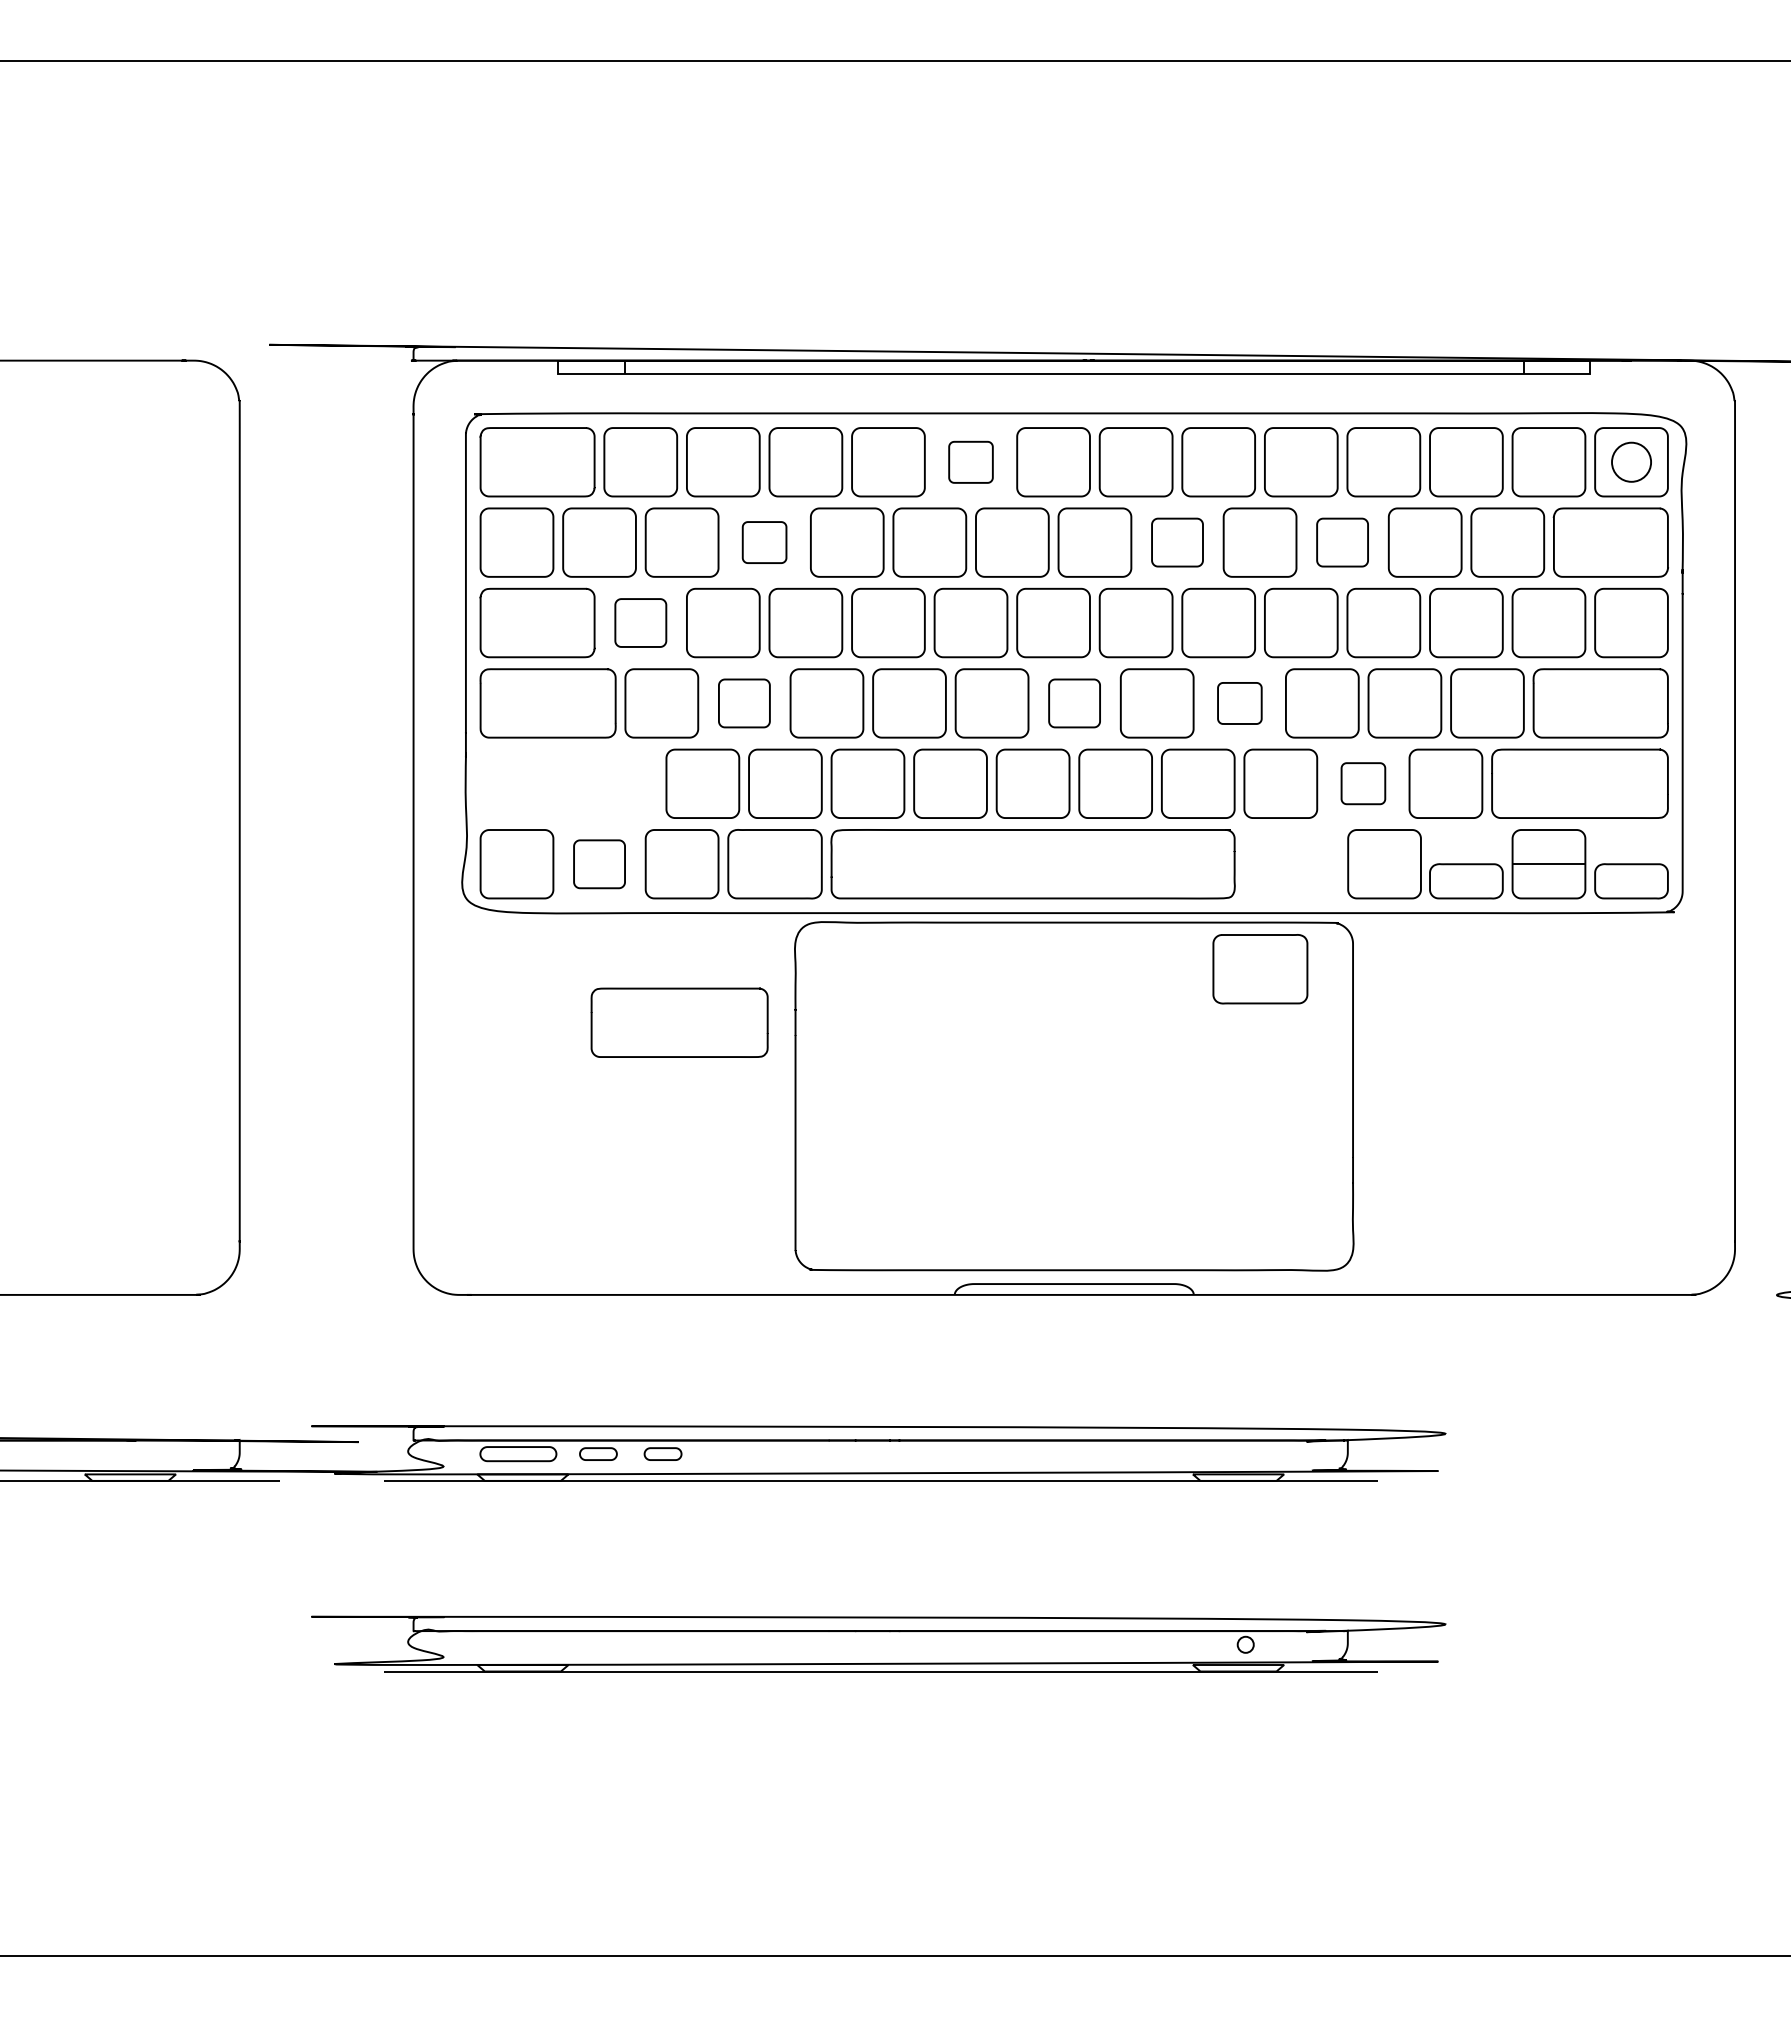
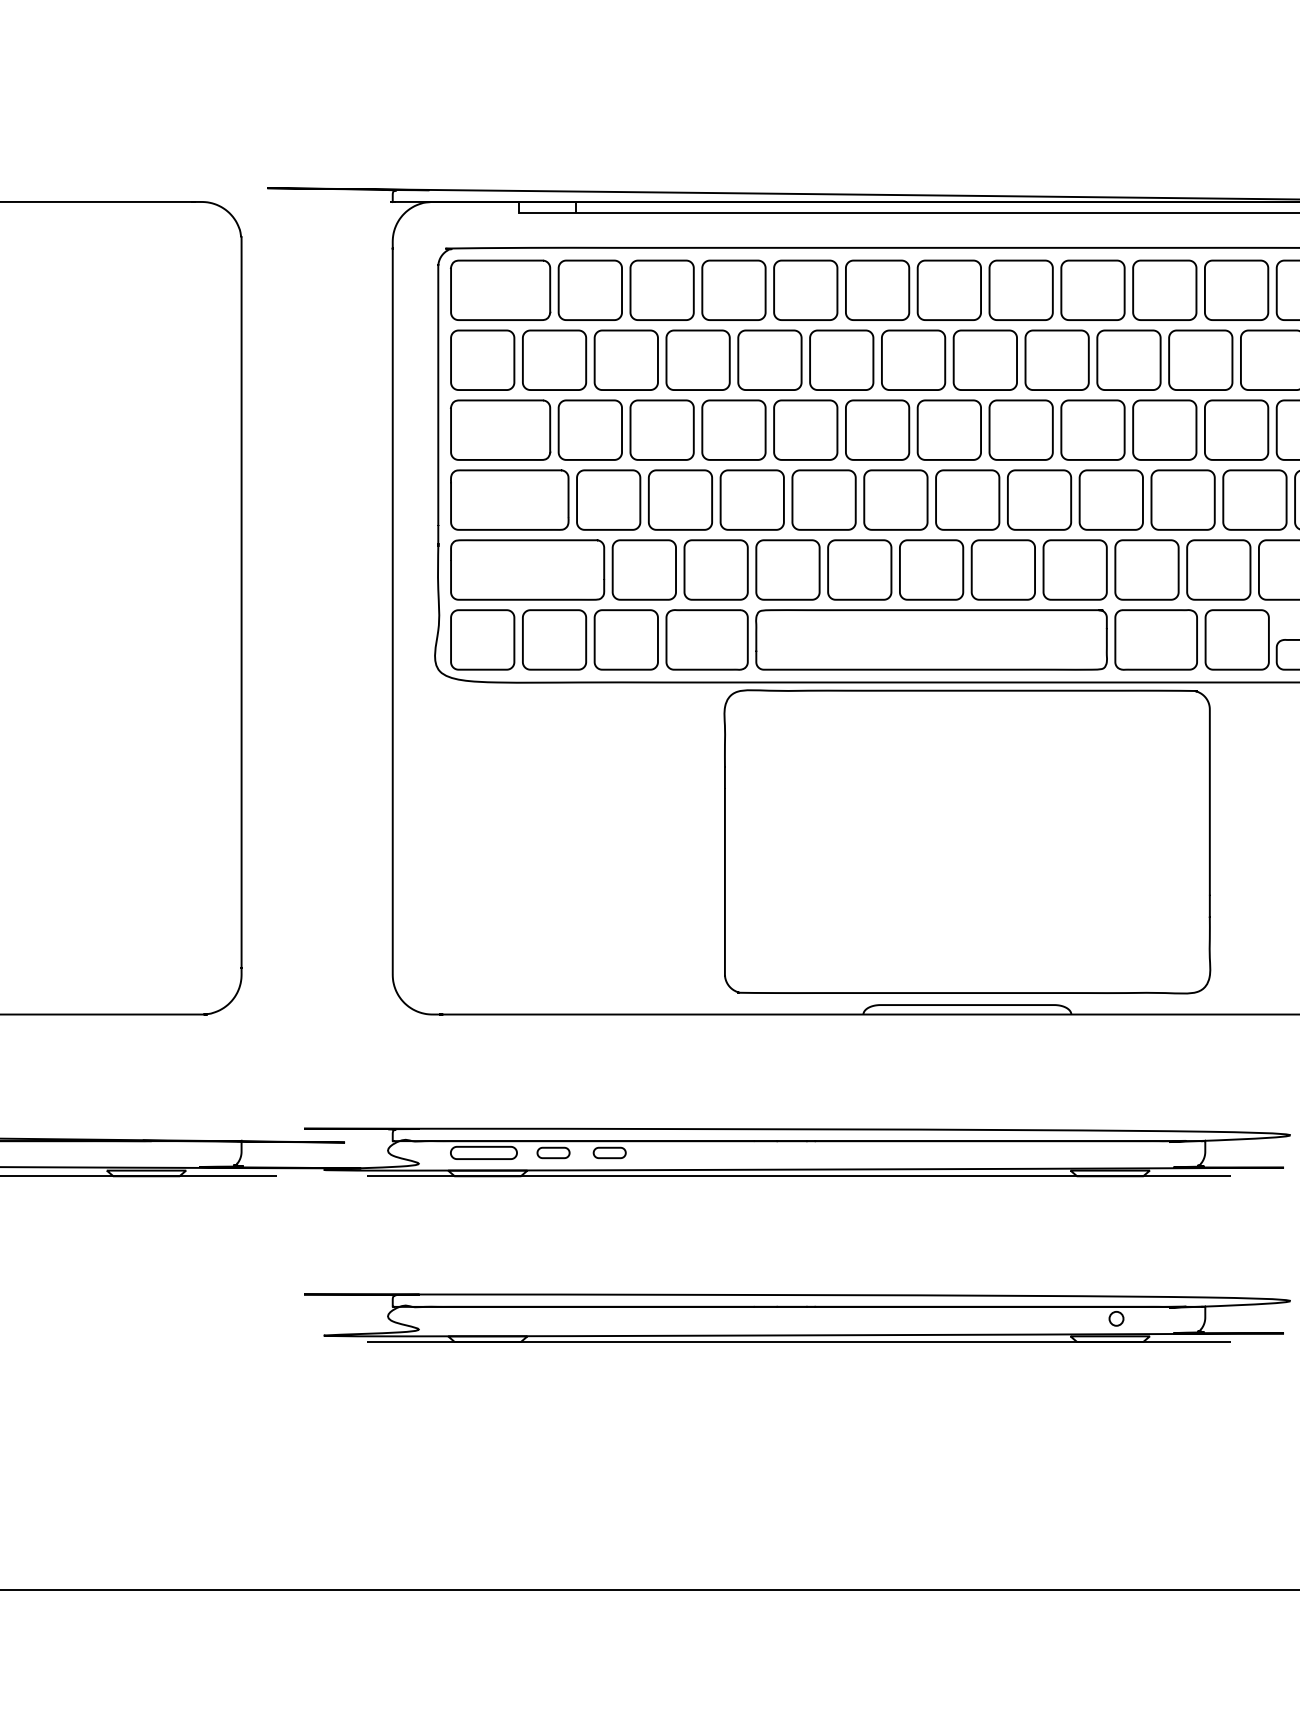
part: (970, 462) -> (877, 290), size x1.67
part: (764, 542) -> (697, 360), size x1.67
part: (1177, 542) -> (1057, 360), size x1.43
part: (1342, 542) -> (1200, 360), size x1.43
part: (640, 622) -> (590, 429), size x1.43
part: (744, 703) -> (680, 500), size x1.43
part: (1074, 703) -> (967, 500), size x1.43
part: (1239, 703) -> (1111, 500), size x1.67
part: (1363, 783) -> (1218, 569), size x1.67
part: (599, 864) -> (554, 640), size x1.43
part: (1260, 969) -> (1156, 640), moved
part: (679, 1022) -> (527, 569), moved

